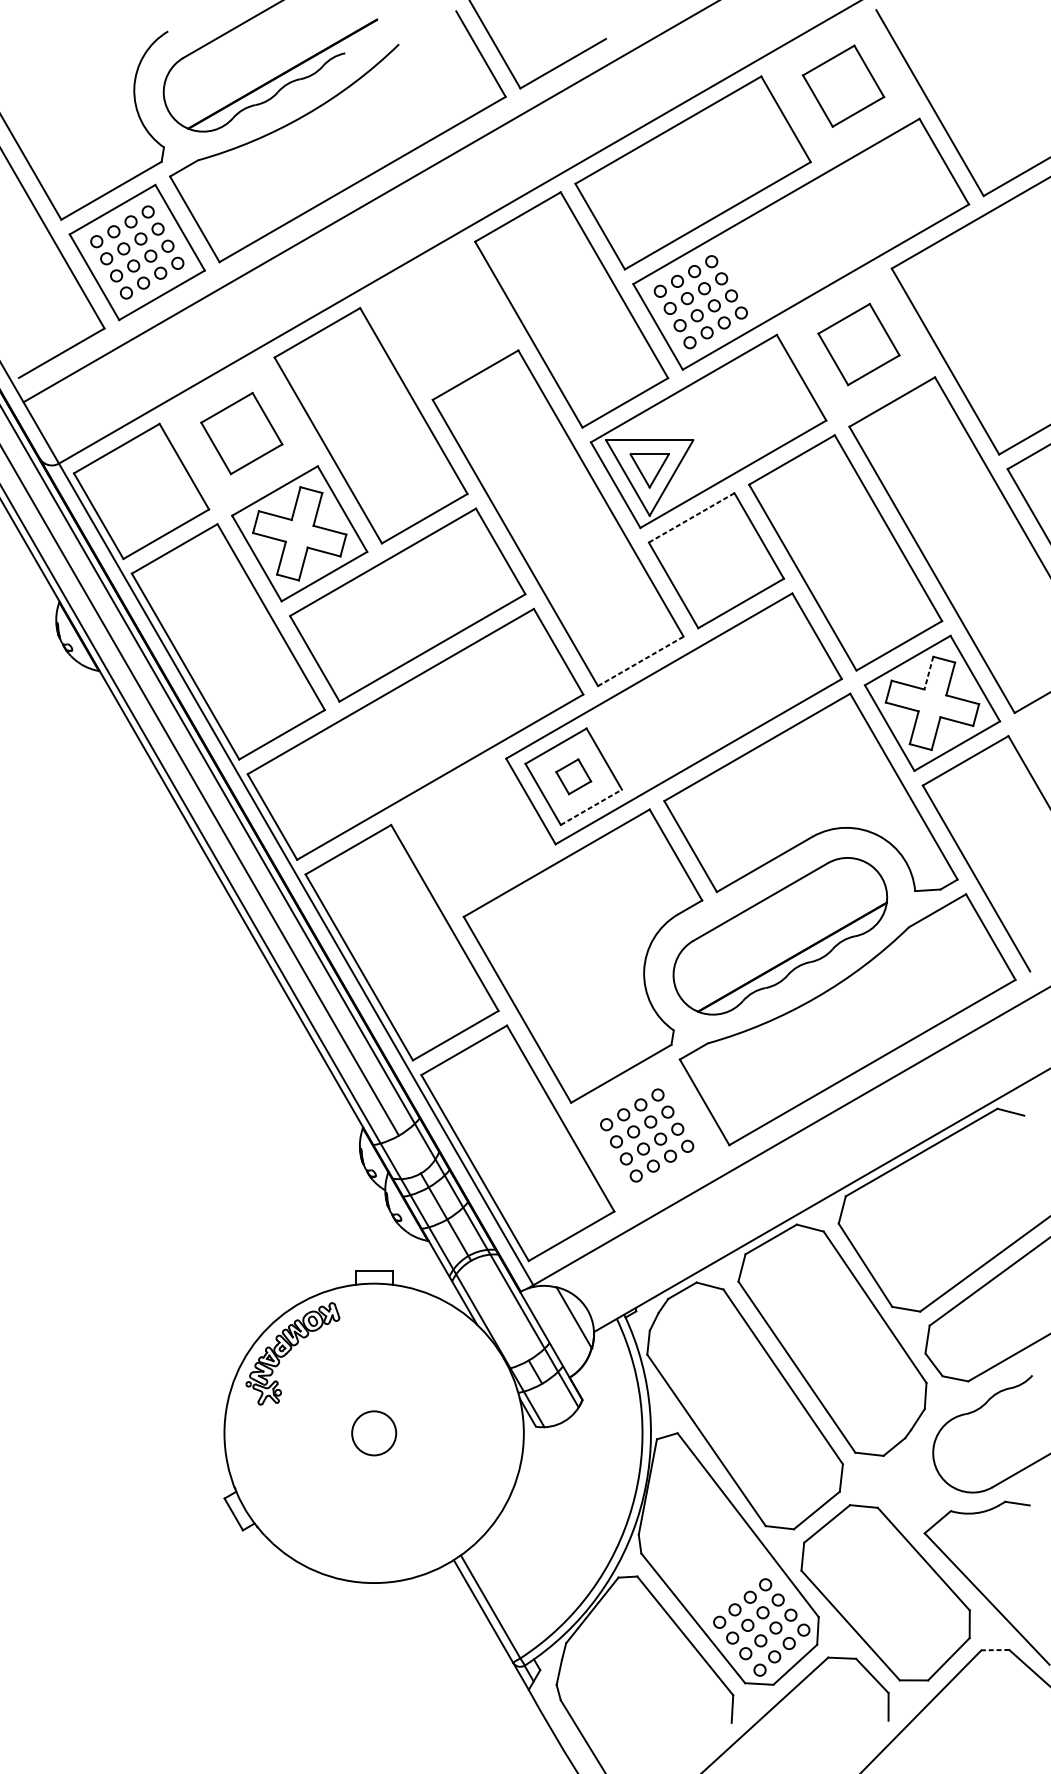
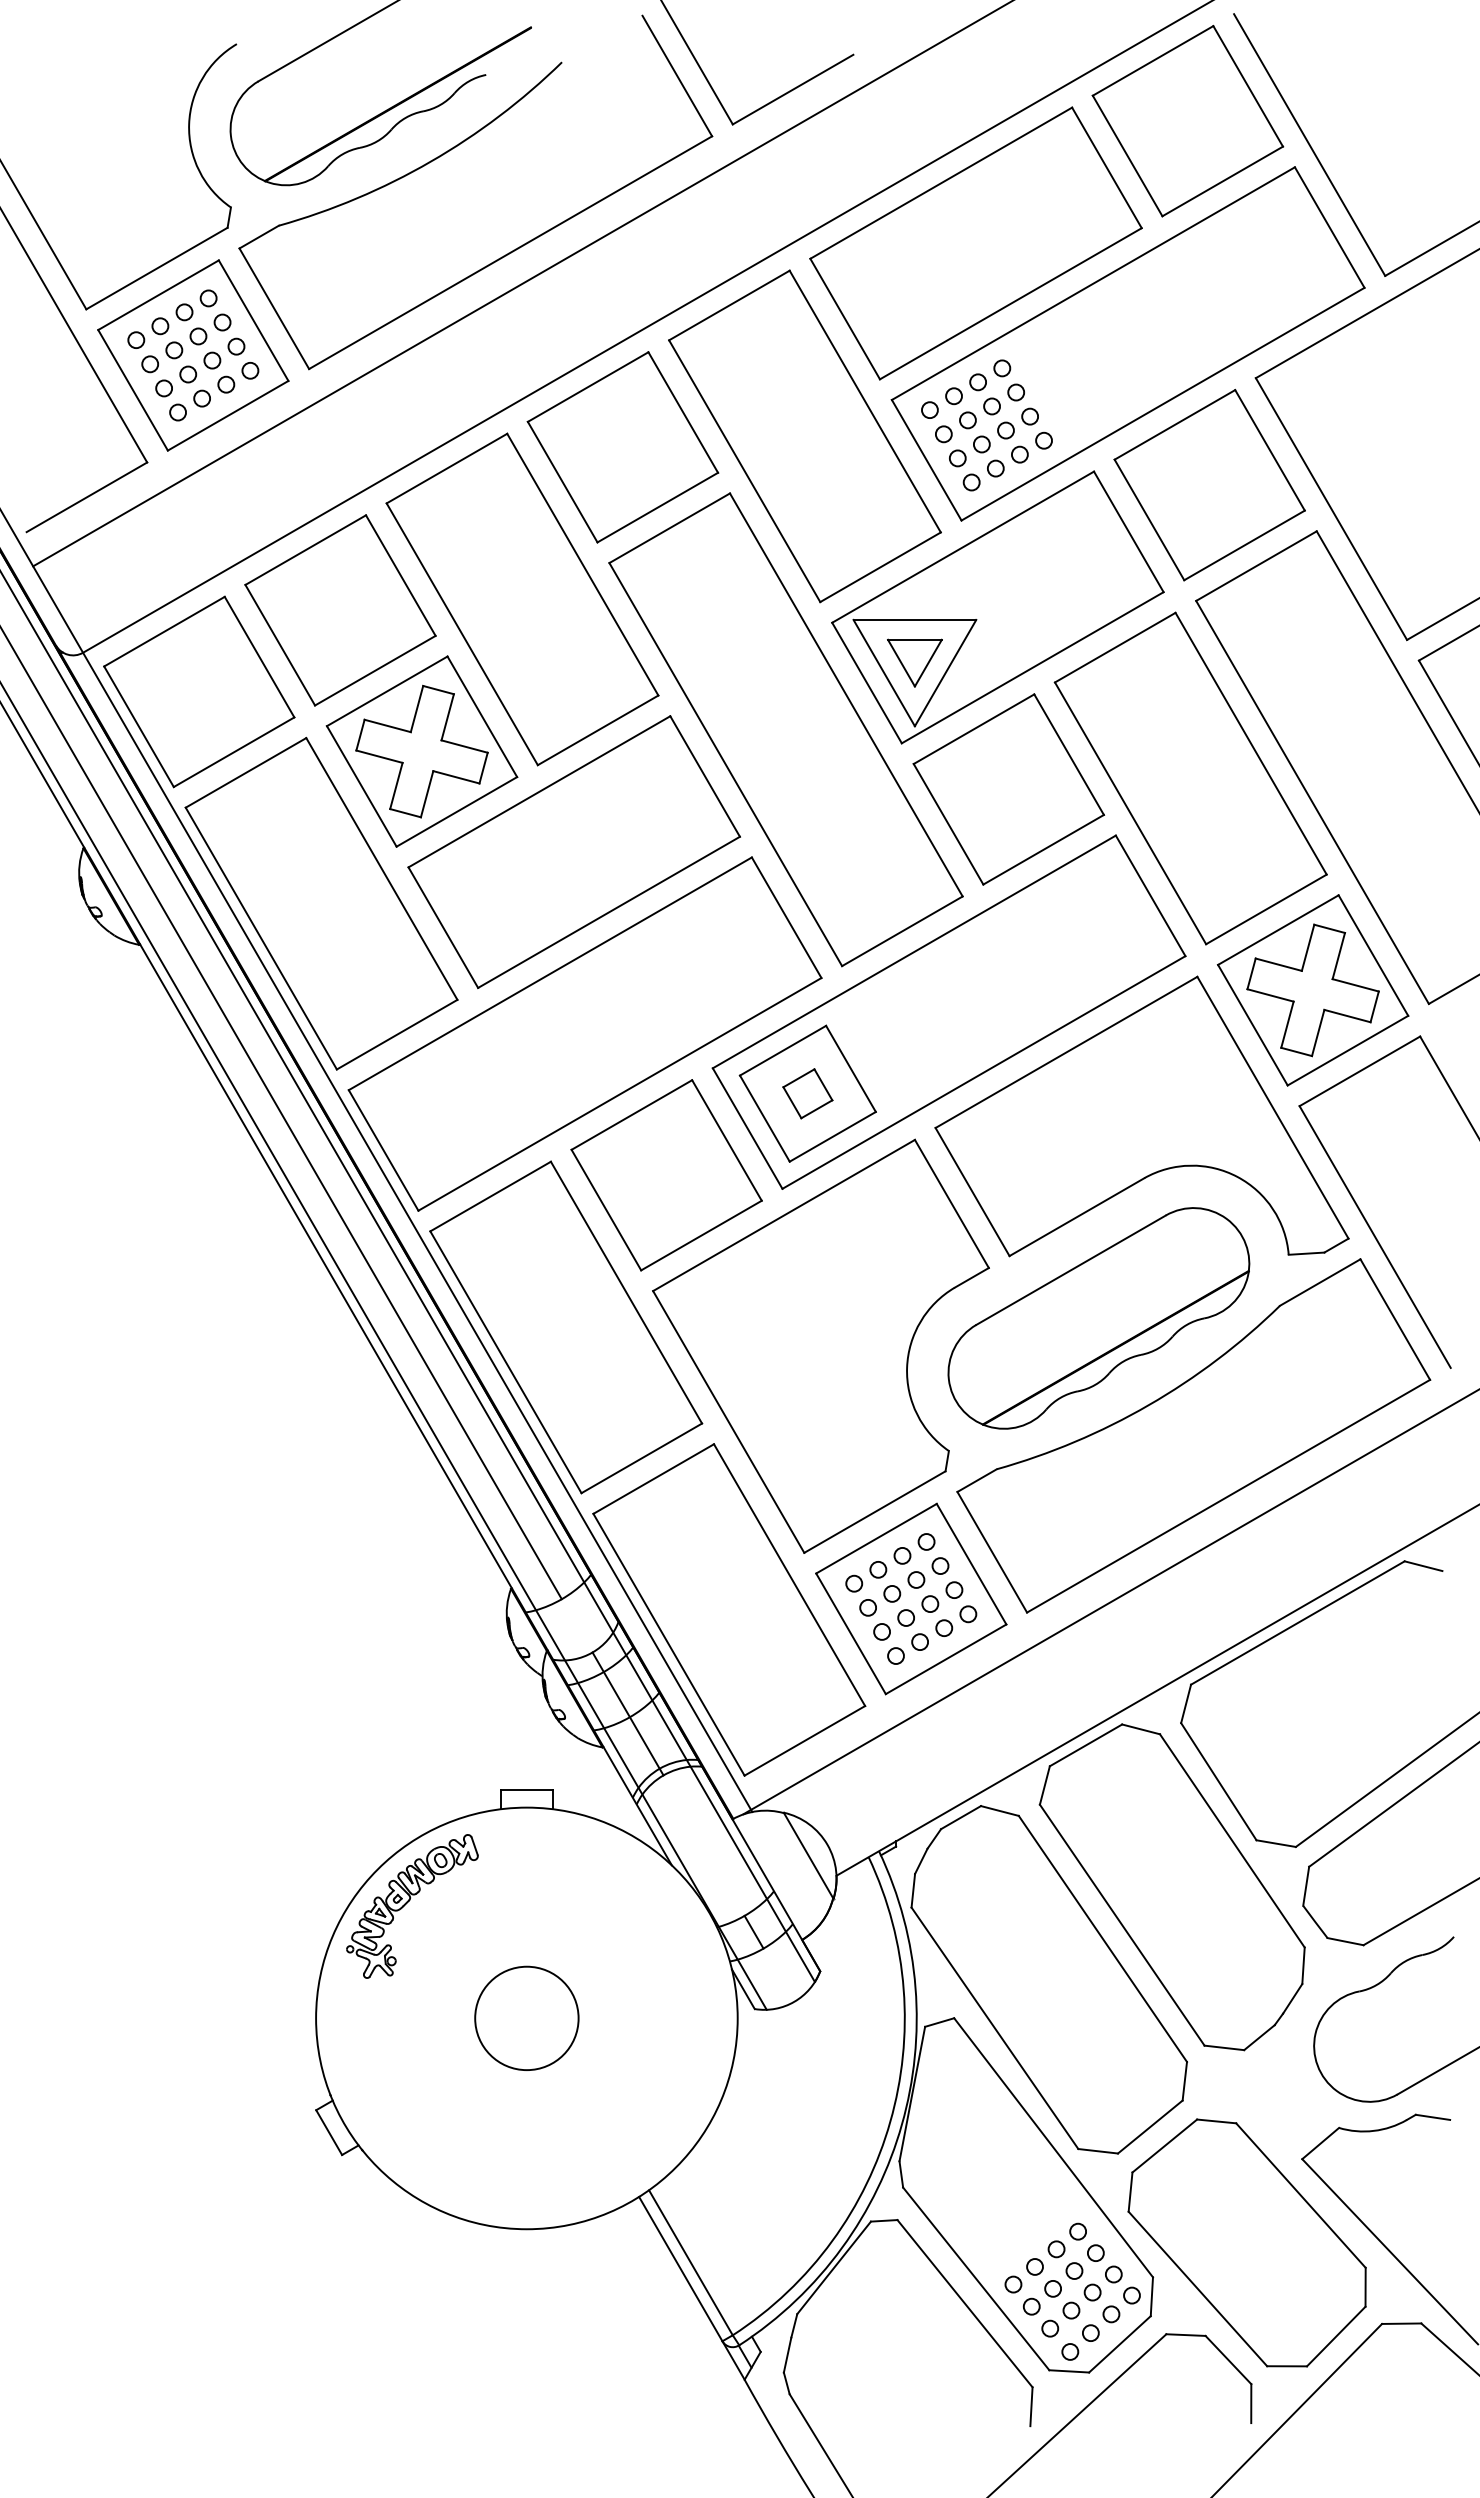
part: (843, 86) -> (1187, 121), size x1.67
part: (442, 317) -> (622, 447), added
part: (858, 344) -> (1209, 484), size x1.67
part: (241, 433) -> (340, 610), size x1.67
line: (692, 518) -> (974, 729), dashed -> solid
line: (640, 661) -> (902, 931), dashed -> solid
line: (929, 672) -> (1308, 947), dashed -> solid
line: (591, 807) -> (832, 1136), dashed -> solid
part: (473, 834) -> (666, 1175), added
part: (647, 1135) -> (911, 1598), added
circle: (373, 1433) -> (526, 2018), size x1.67
line: (995, 1650) -> (1401, 2323), dashed -> solid

